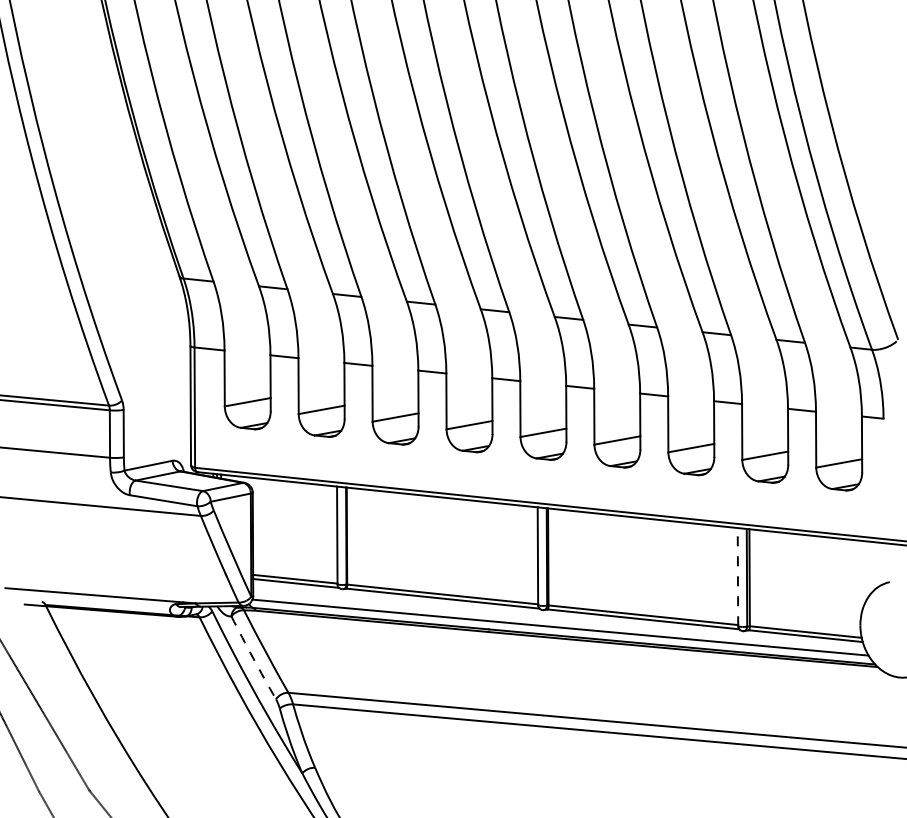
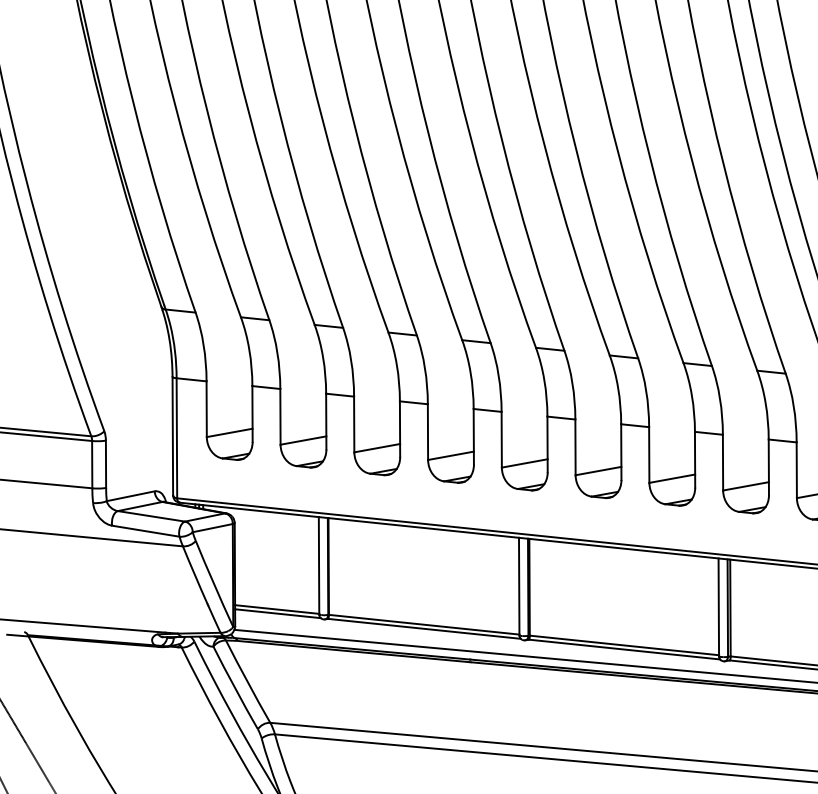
line: (737, 576) -> (718, 606), dashed -> solid
arc: (253, 658) -> (235, 688), dashed -> solid

